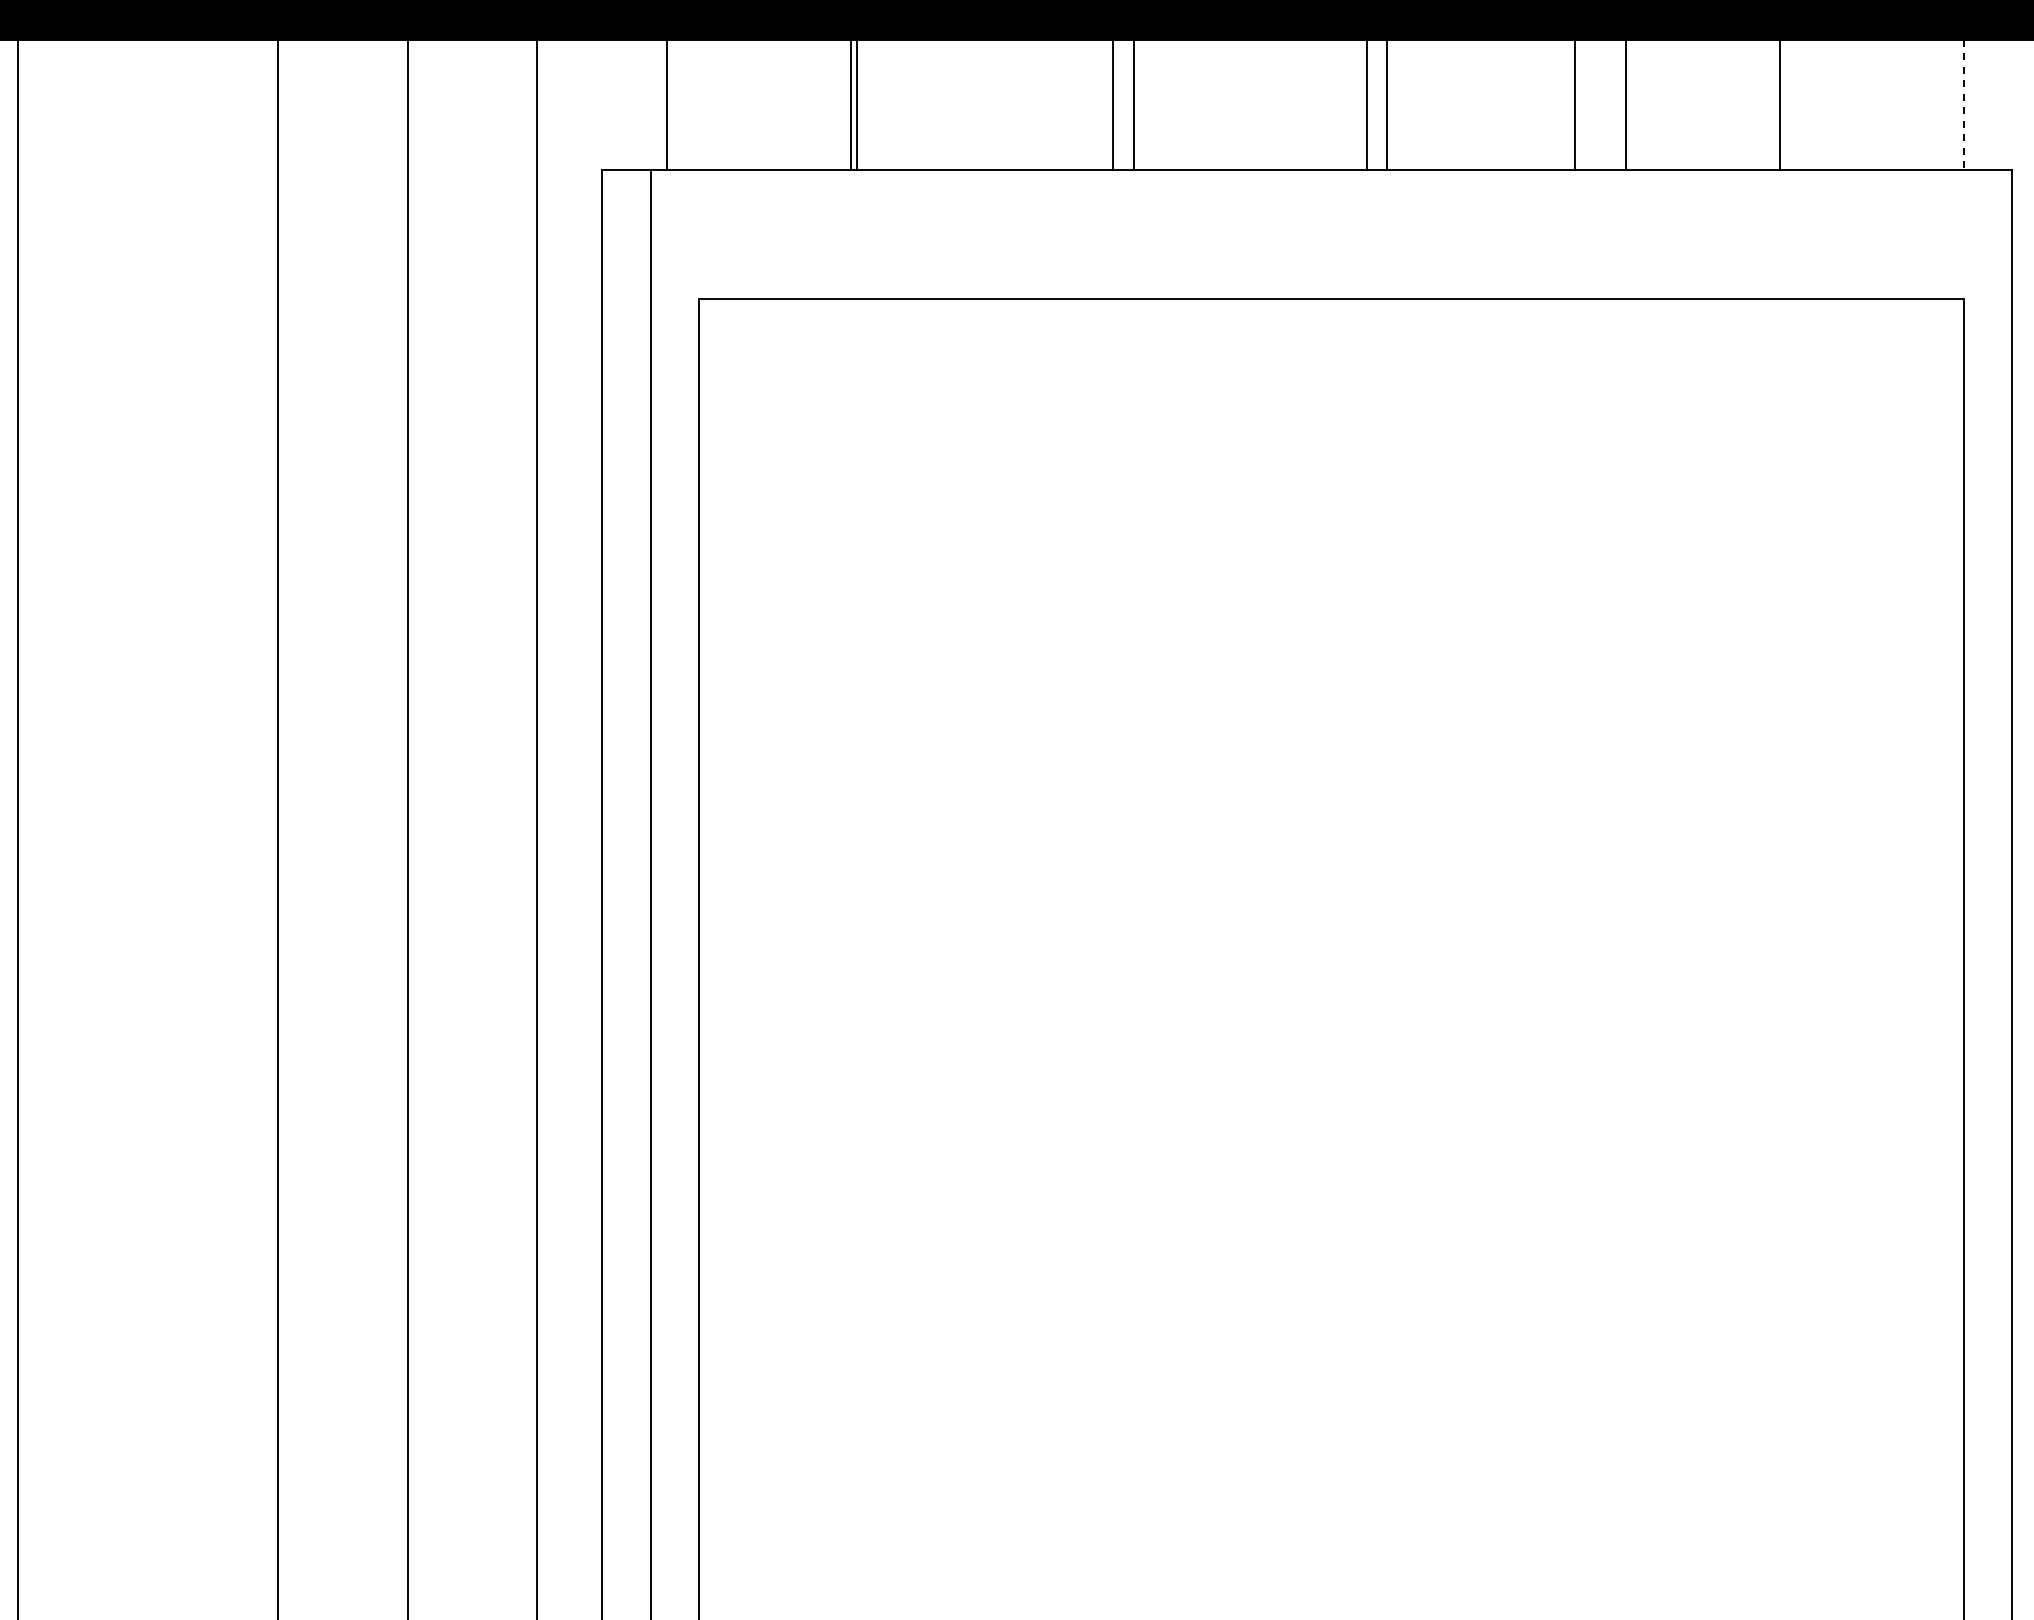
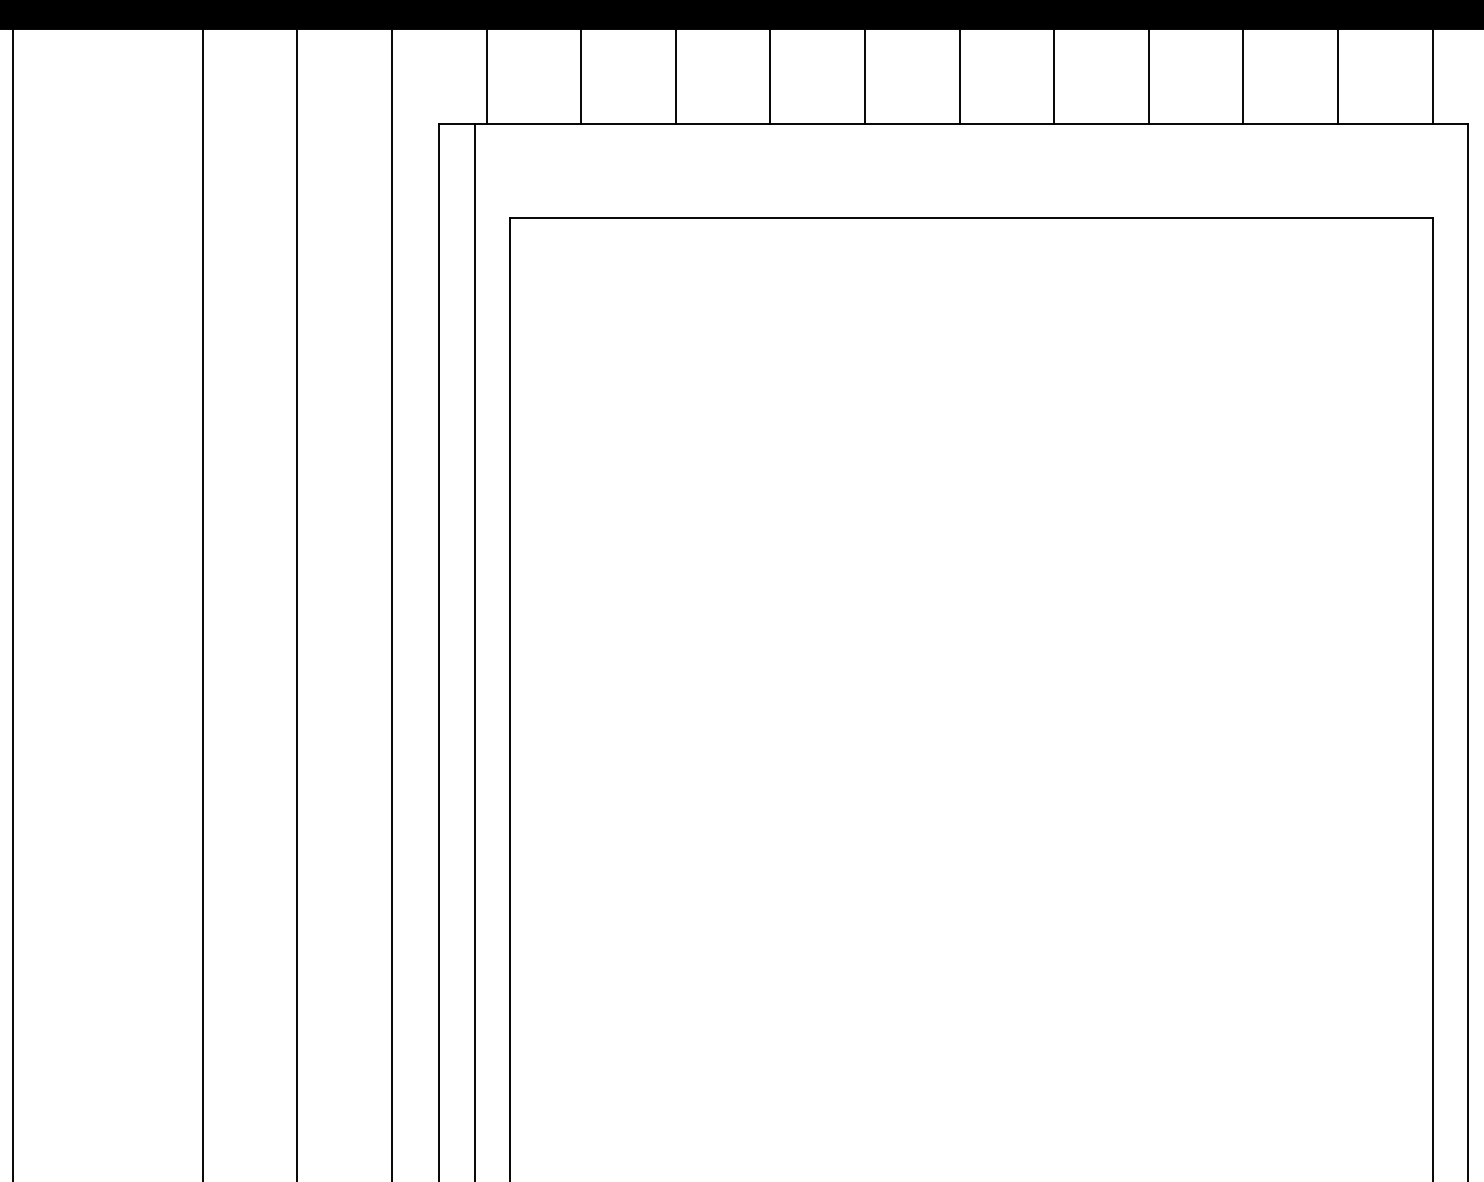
line: (850, 104) -> (581, 76), moved
line: (857, 104) -> (675, 76), moved
line: (1112, 104) -> (770, 76), moved
line: (1133, 104) -> (864, 76), moved
line: (1367, 104) -> (959, 76), moved
line: (1386, 104) -> (1053, 76), moved
line: (1626, 104) -> (1243, 76), moved
line: (1779, 104) -> (1337, 76), moved
line: (1963, 104) -> (1432, 76), dashed -> solid

